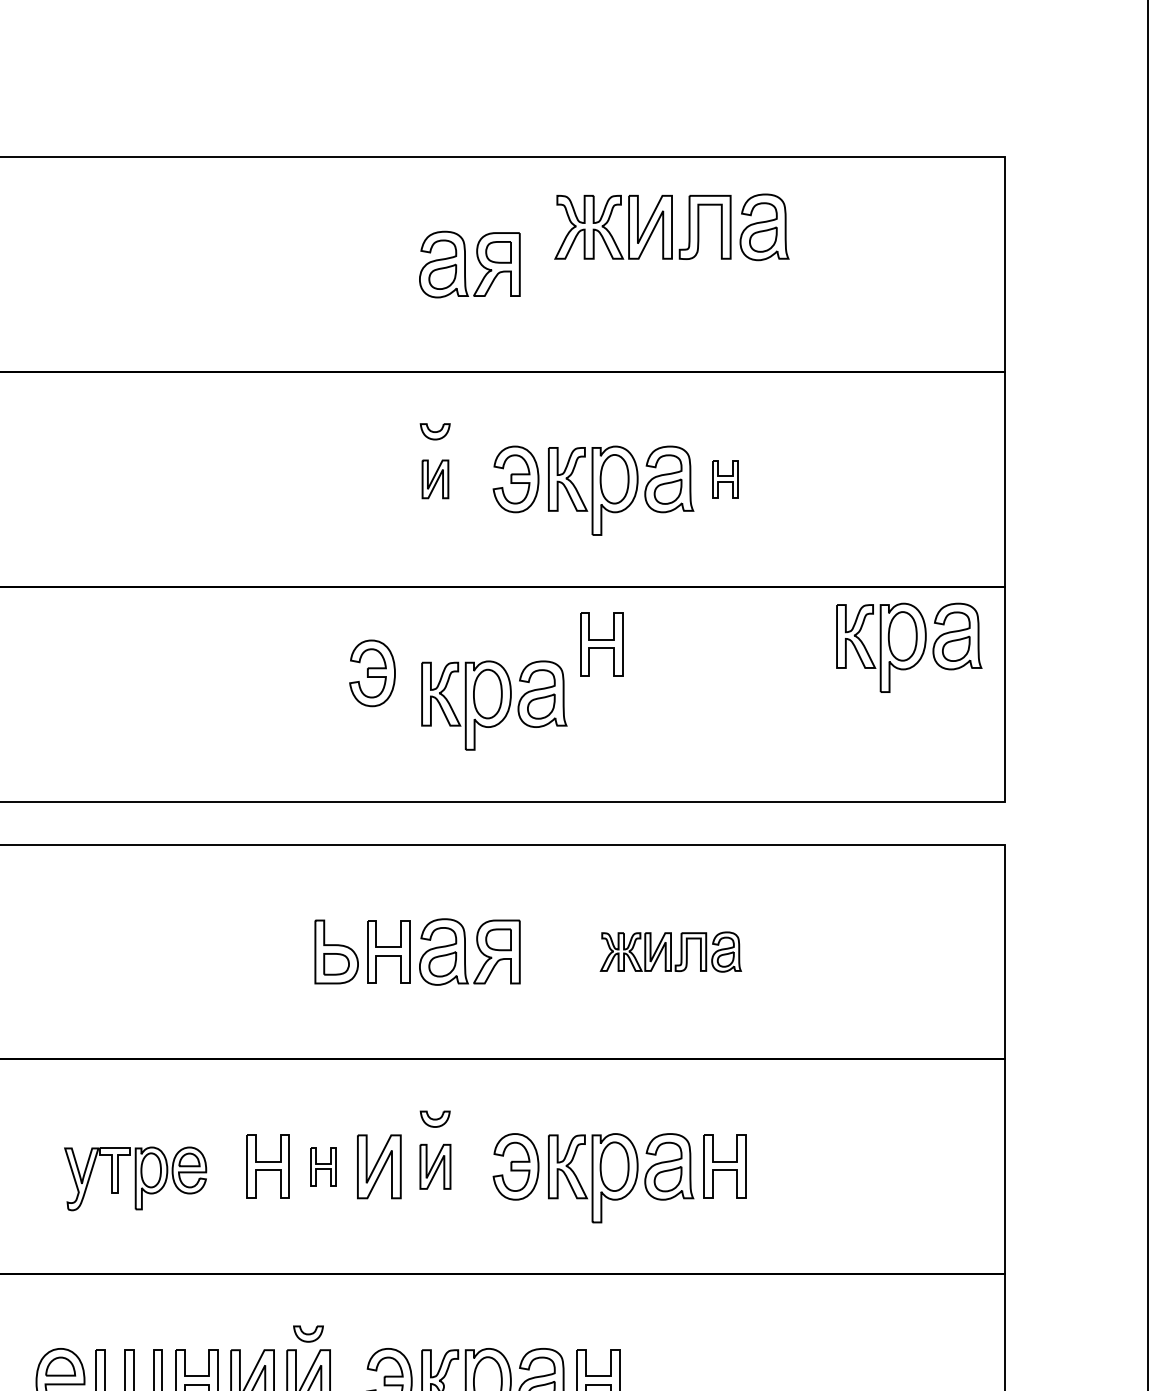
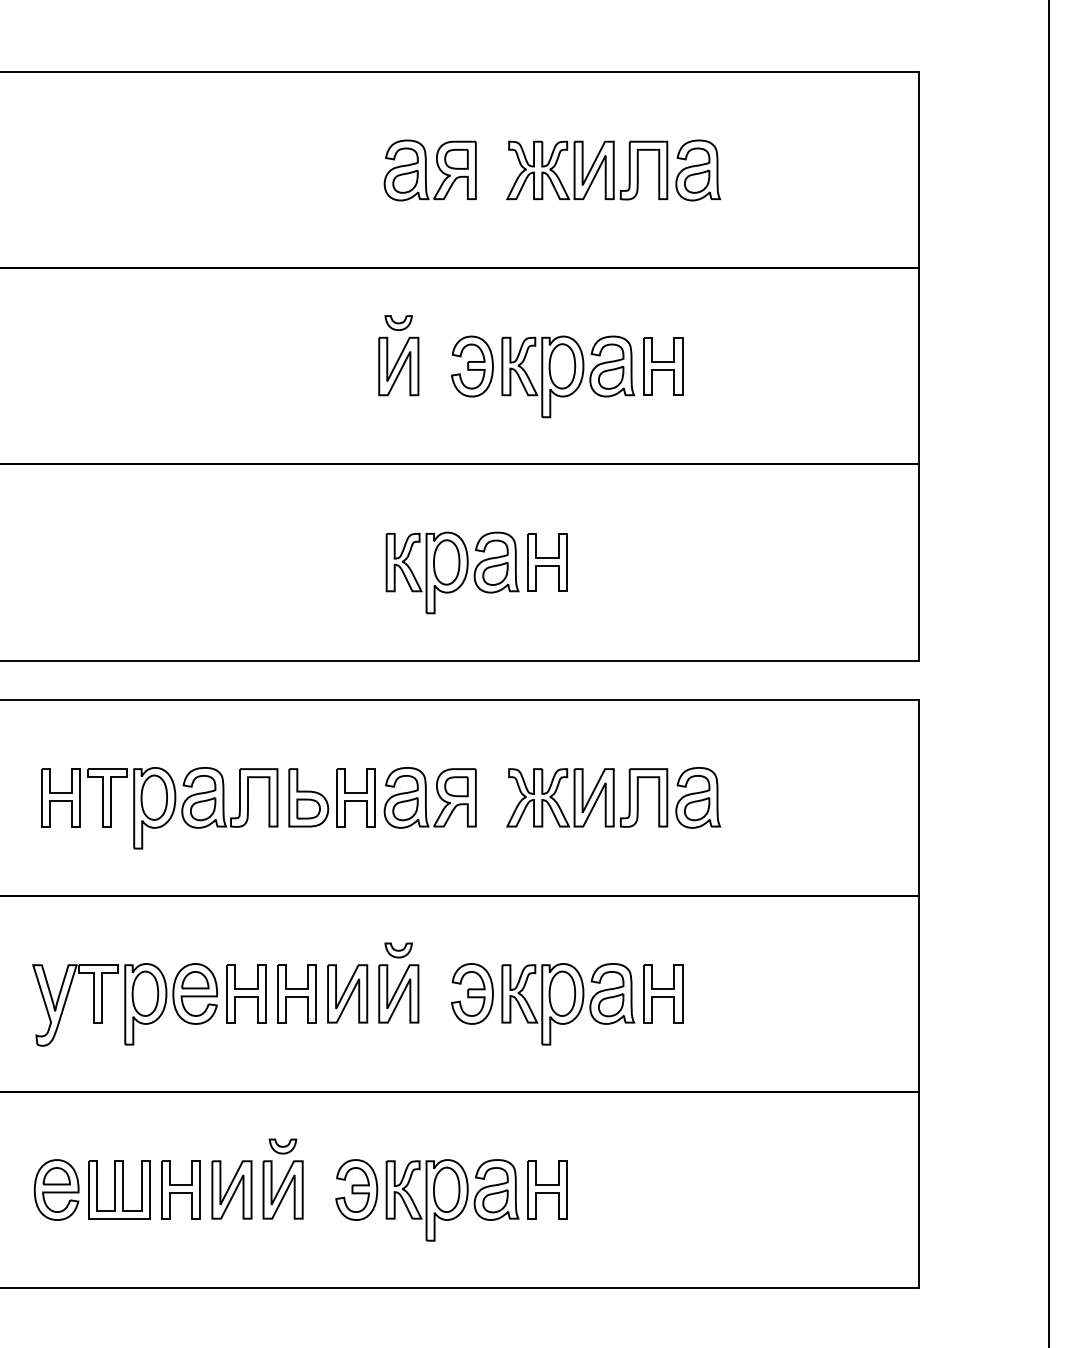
part: (671, 227) -> (613, 170), moved
part: (435, 479) -> (398, 366), size x1.67
part: (725, 479) -> (663, 366), size x1.67
part: (601, 644) -> (547, 562), moved
part: (909, 648) -> (831, 520), removed
part: (372, 673) -> (341, 543), removed
part: (670, 951) -> (613, 797), size x1.67
part: (173, 963) -> (159, 808), added
part: (323, 1166) -> (296, 993), size x1.67
part: (435, 1166) -> (398, 993), size x1.43
part: (135, 1178) -> (125, 1004), size x1.43

